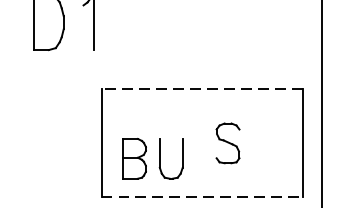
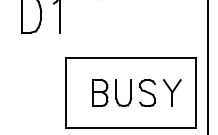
line: (201, 88) -> (130, 57), dashed -> solid
part: (266, 142) -> (172, 92), added
part: (153, 158) -> (112, 92), moved
line: (203, 196) -> (131, 127), dashed -> solid

